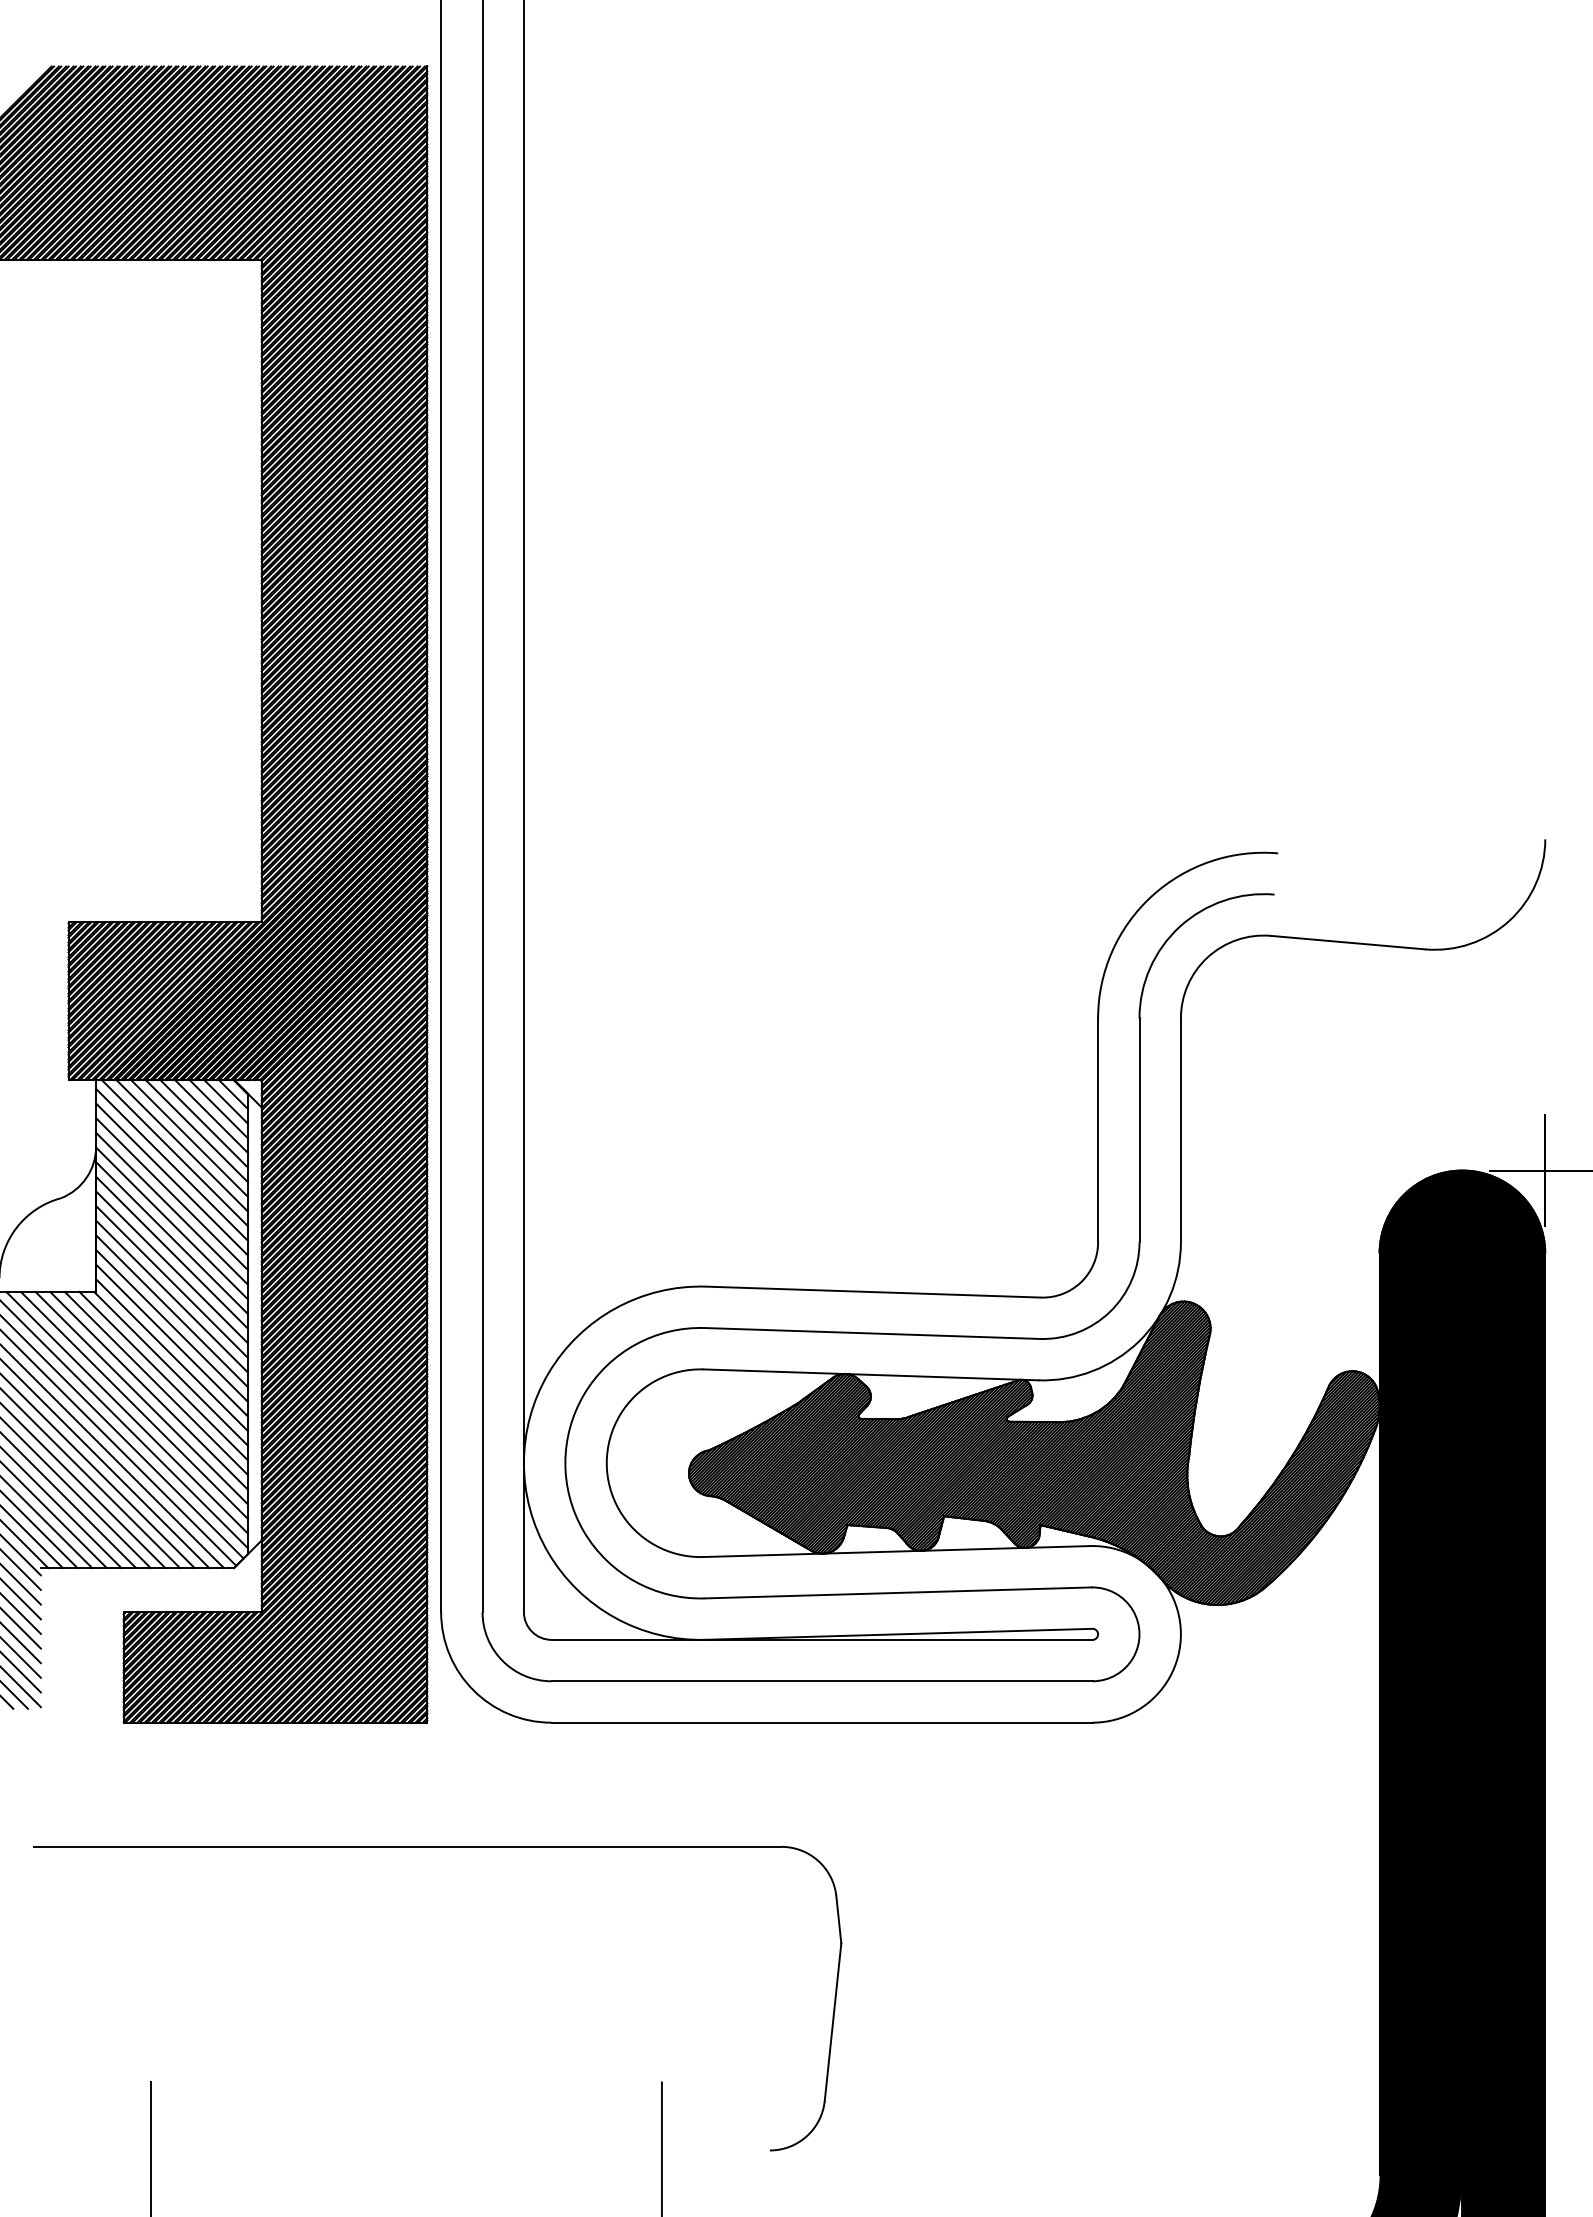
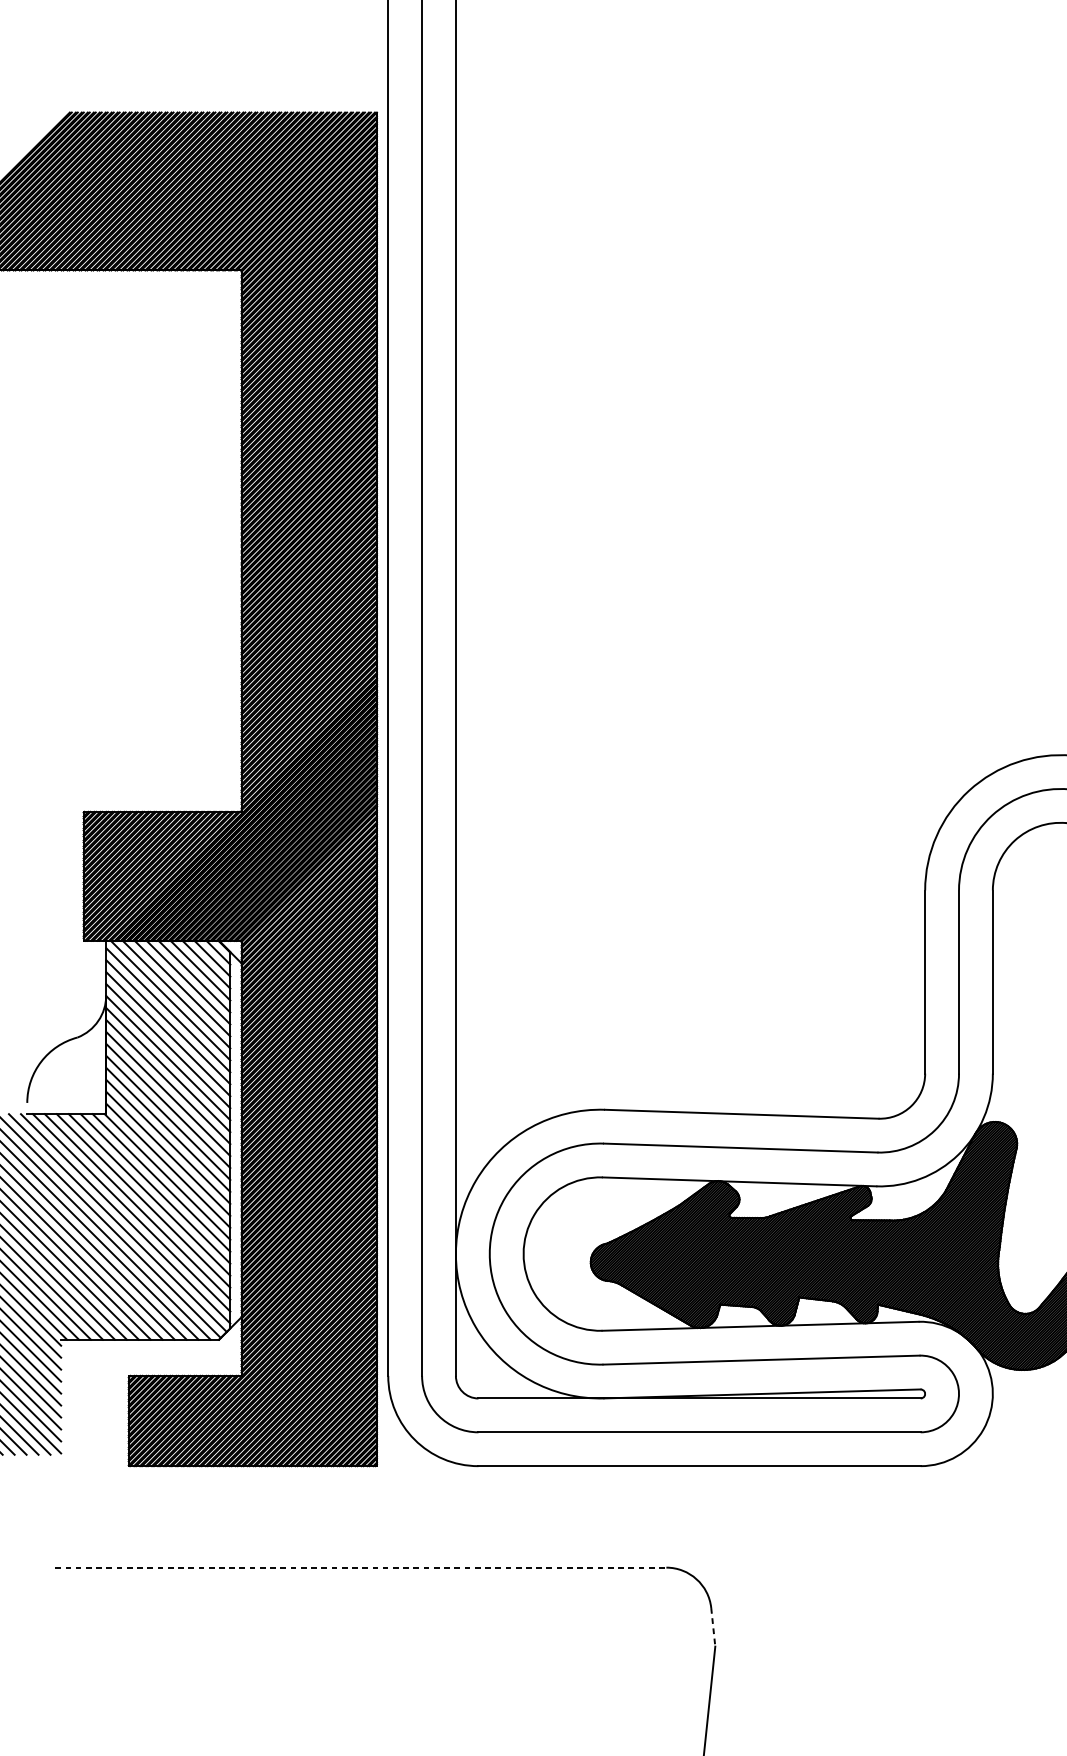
line: (407, 1846) -> (360, 1567), solid -> dashed
line: (838, 1919) -> (713, 1627), solid -> dashed

